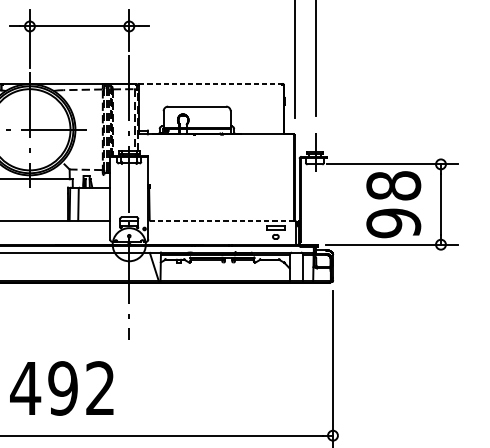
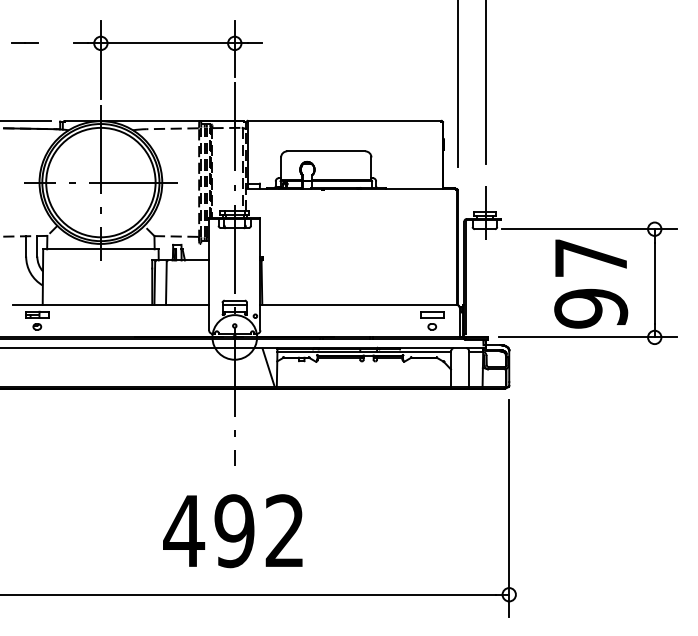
line: (210, 83) -> (344, 120), dashed -> solid
text: (394, 185) -> (591, 257), 98 -> 97
line: (220, 220) -> (357, 304), dashed -> solid
text: (61, 388) -> (232, 531), moved

